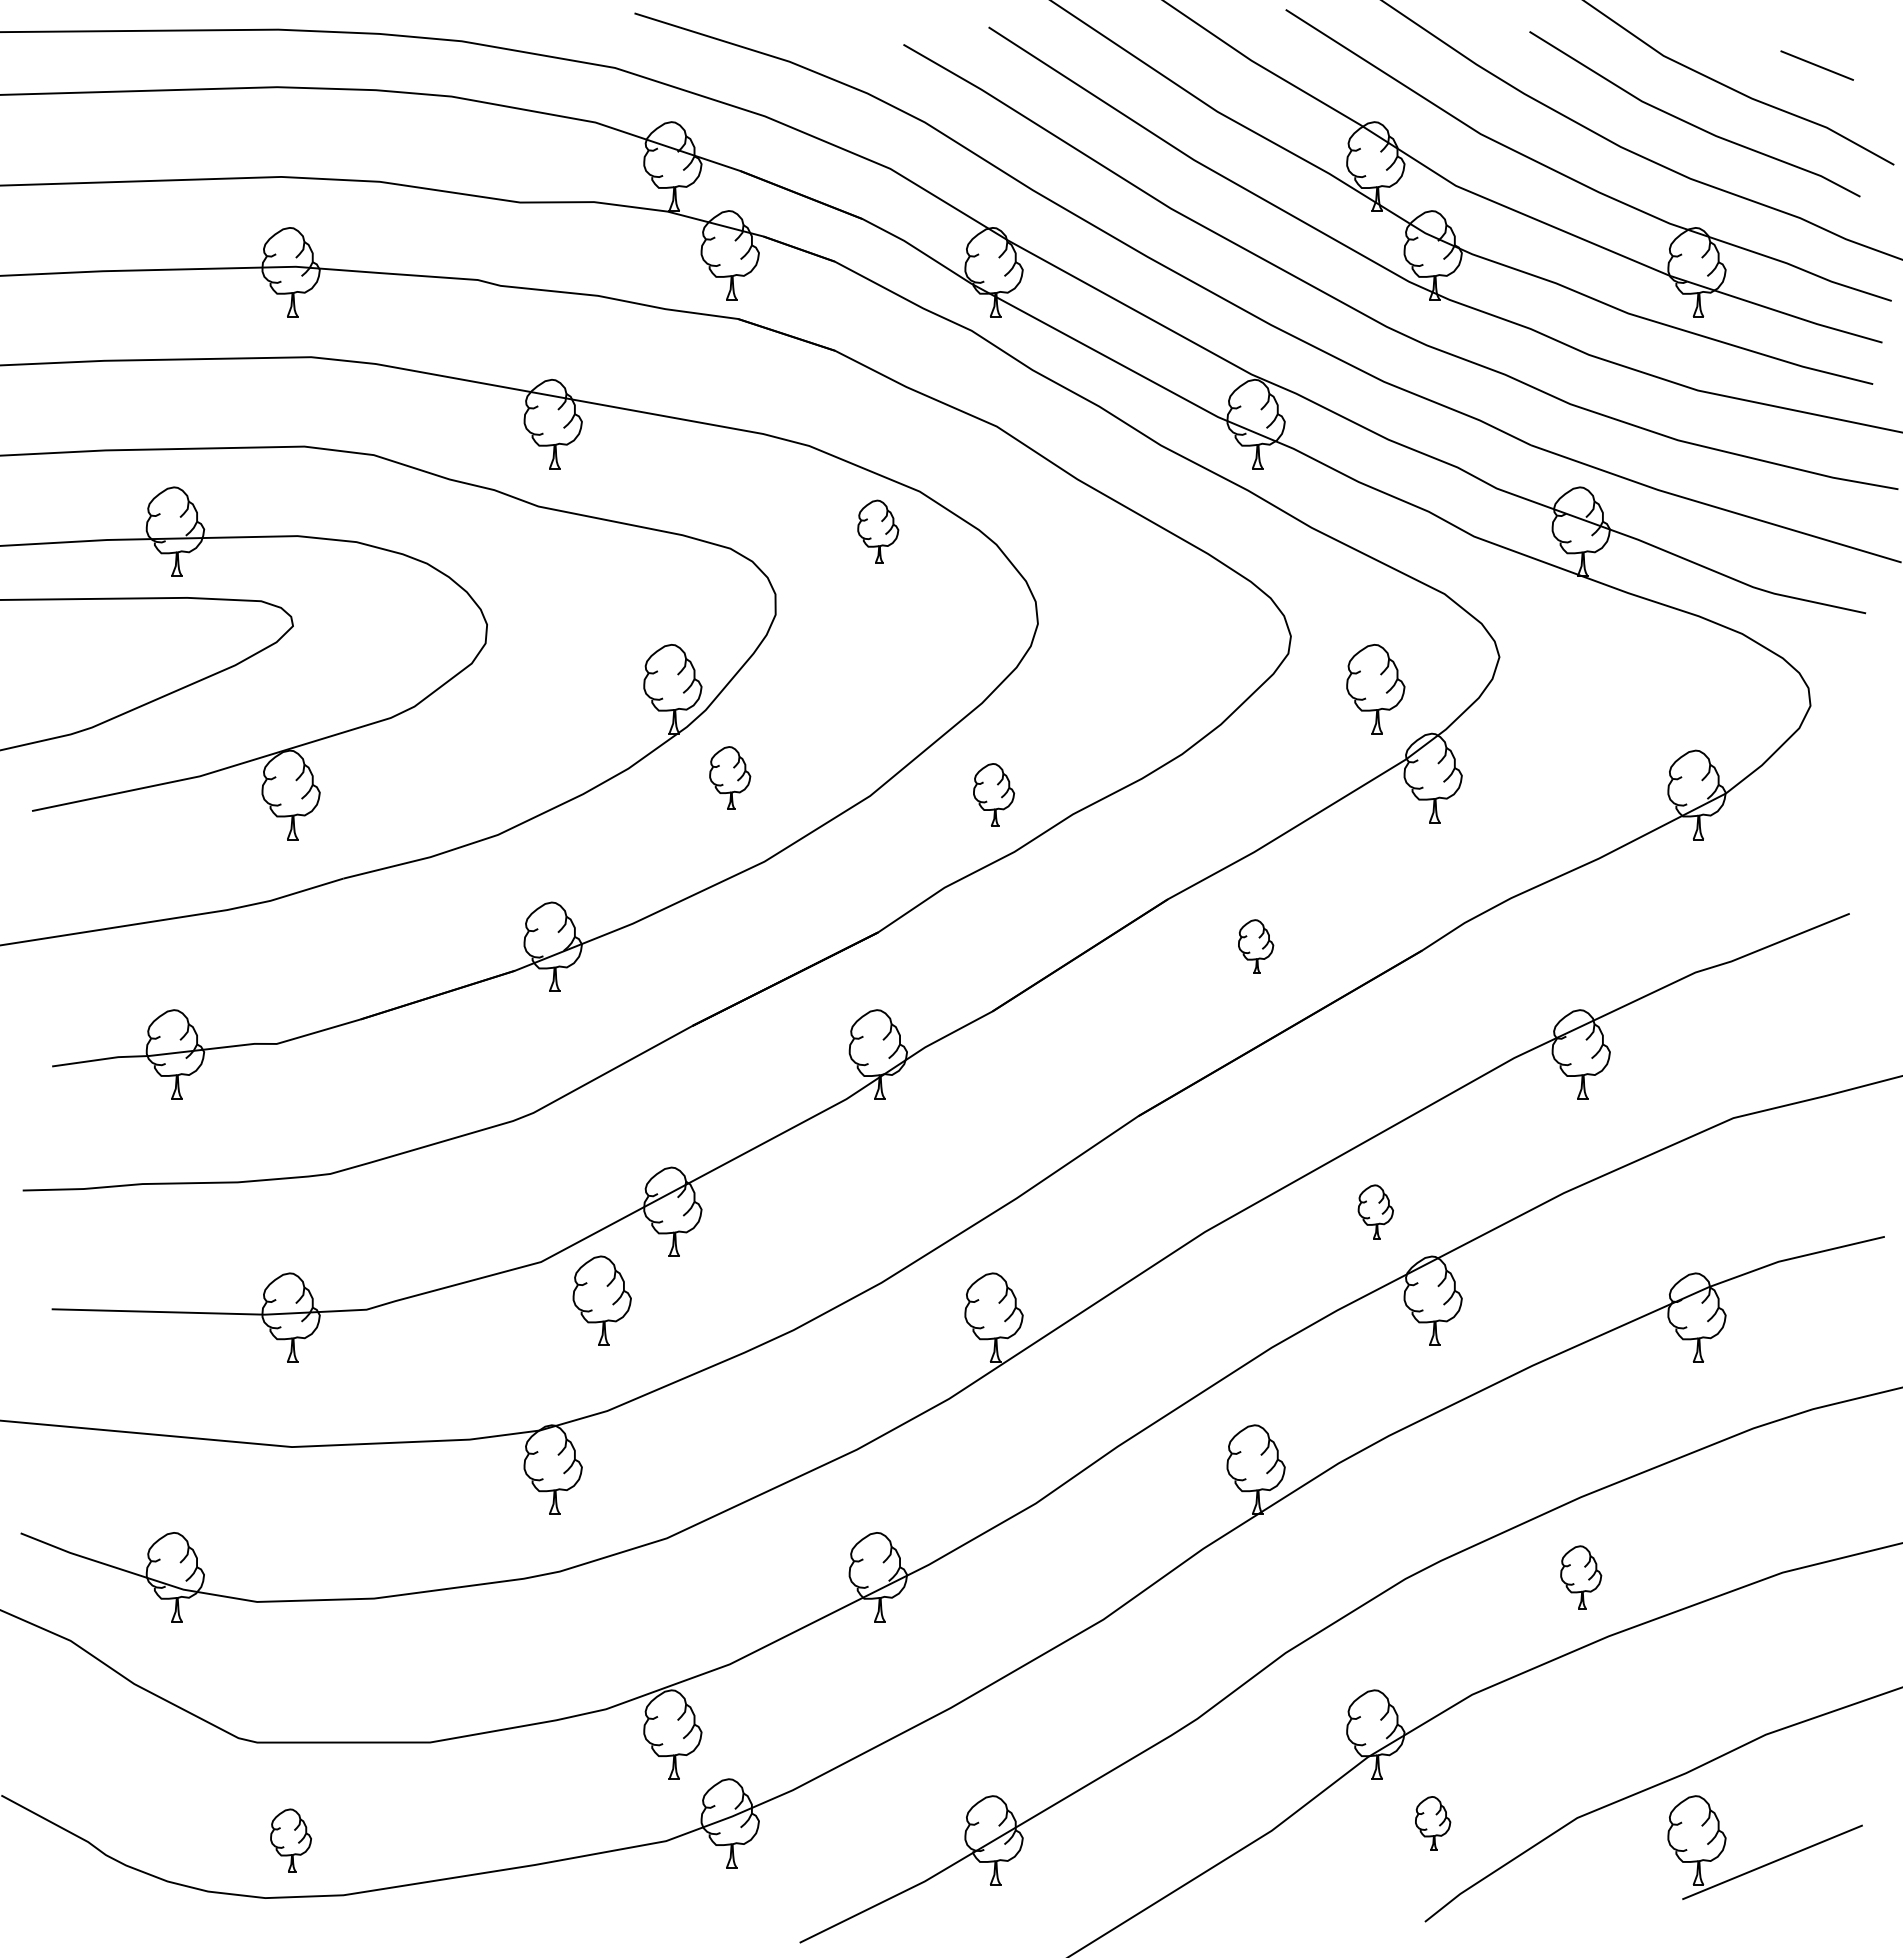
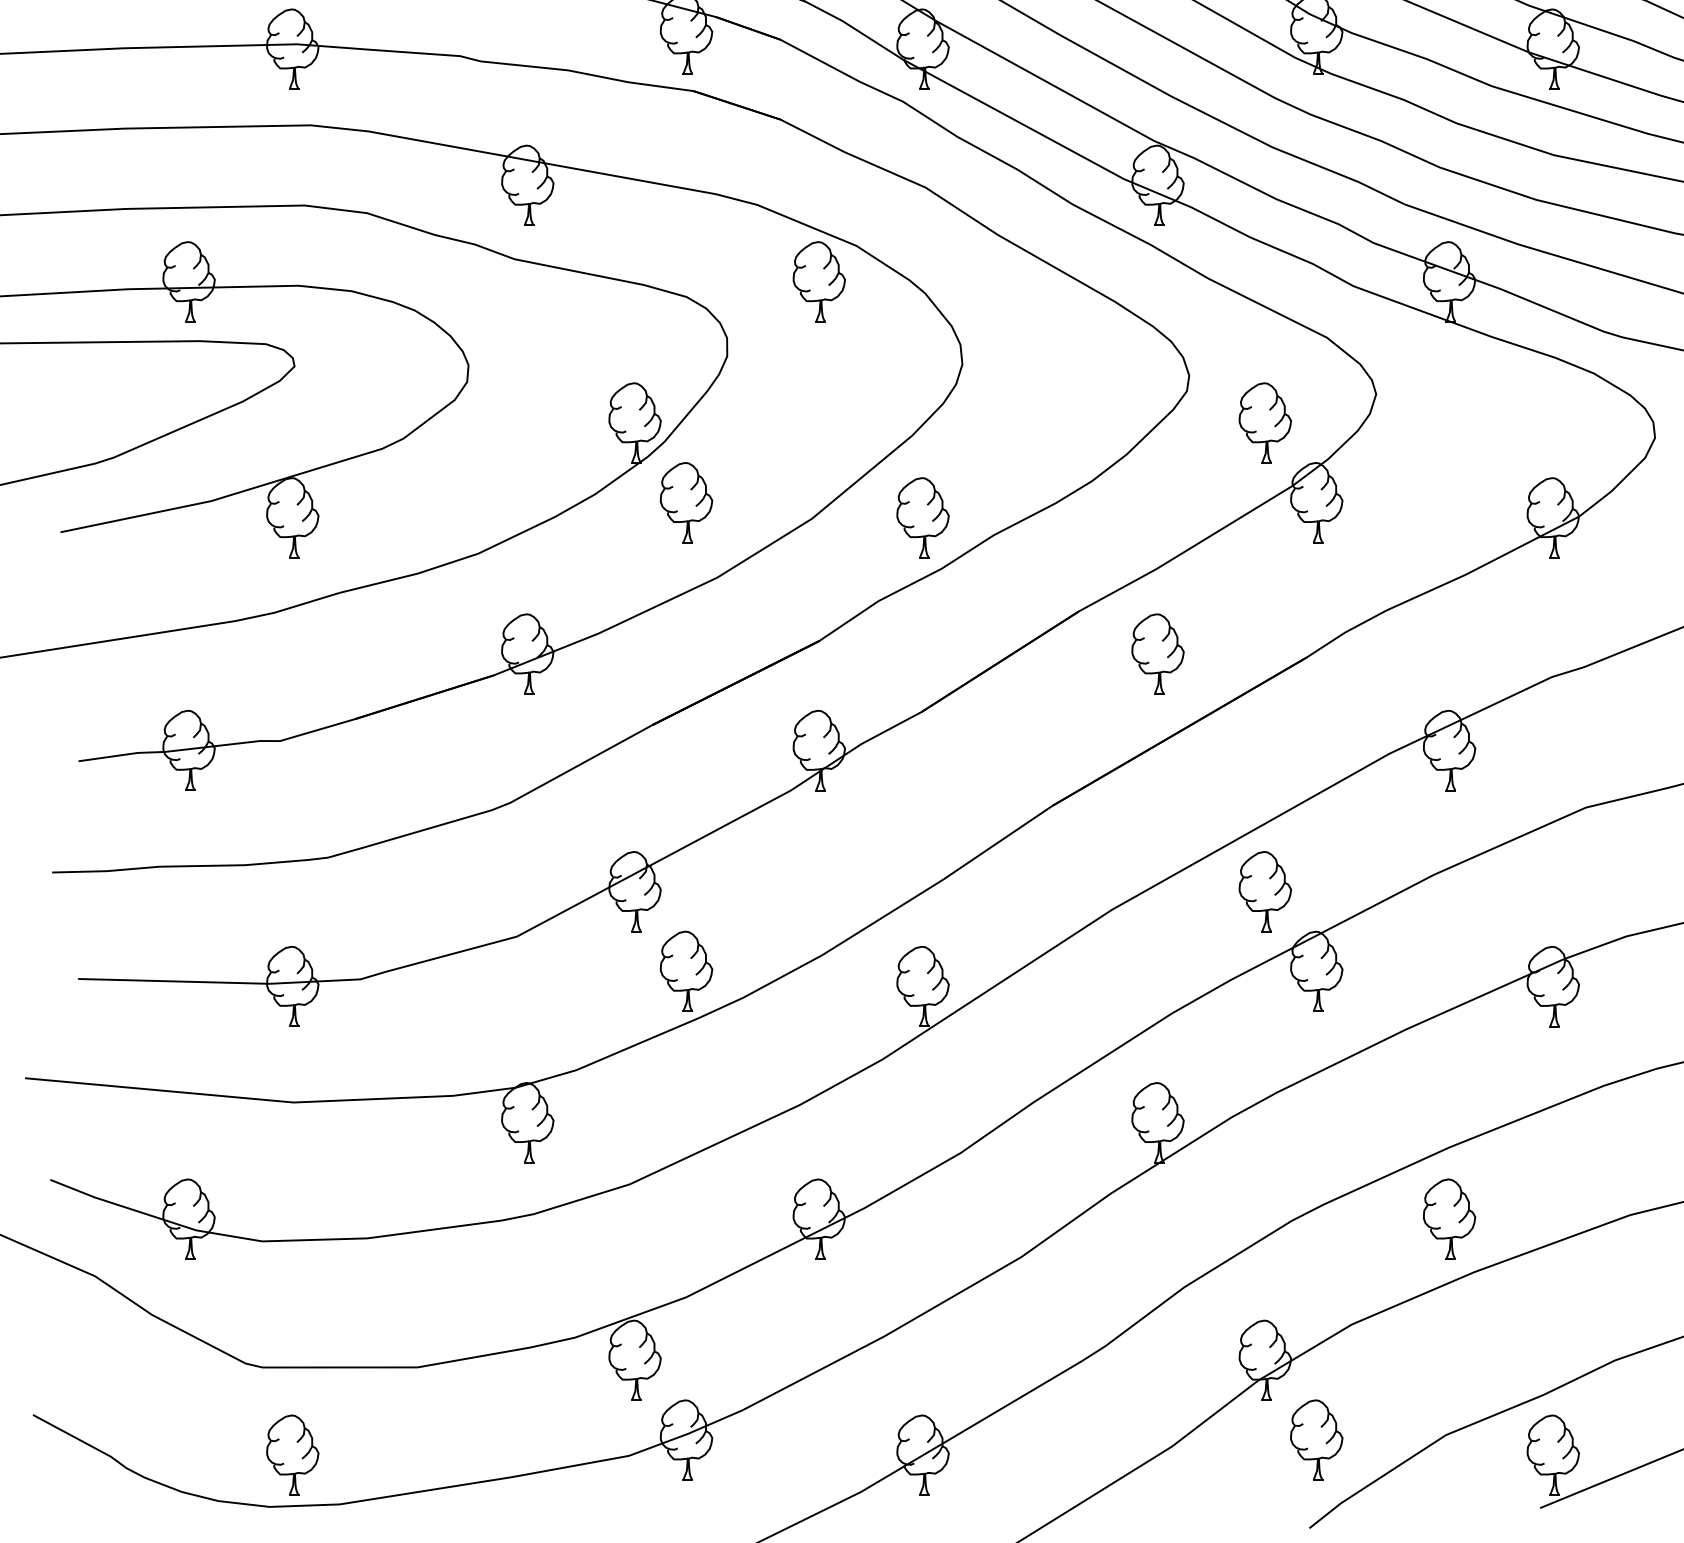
part: (877, 531) -> (818, 281), size x1.43
part: (729, 777) -> (685, 502), size x1.43
part: (993, 794) -> (922, 517), size x1.43
part: (1255, 946) -> (1157, 653), size x1.67
part: (1375, 1211) -> (1265, 891), size x1.67
part: (601, 1300) -> (685, 971), moved
part: (1580, 1577) -> (1448, 1219), size x1.43
part: (1432, 1823) -> (1316, 1440), size x1.67
part: (290, 1840) -> (292, 1455), size x1.43

